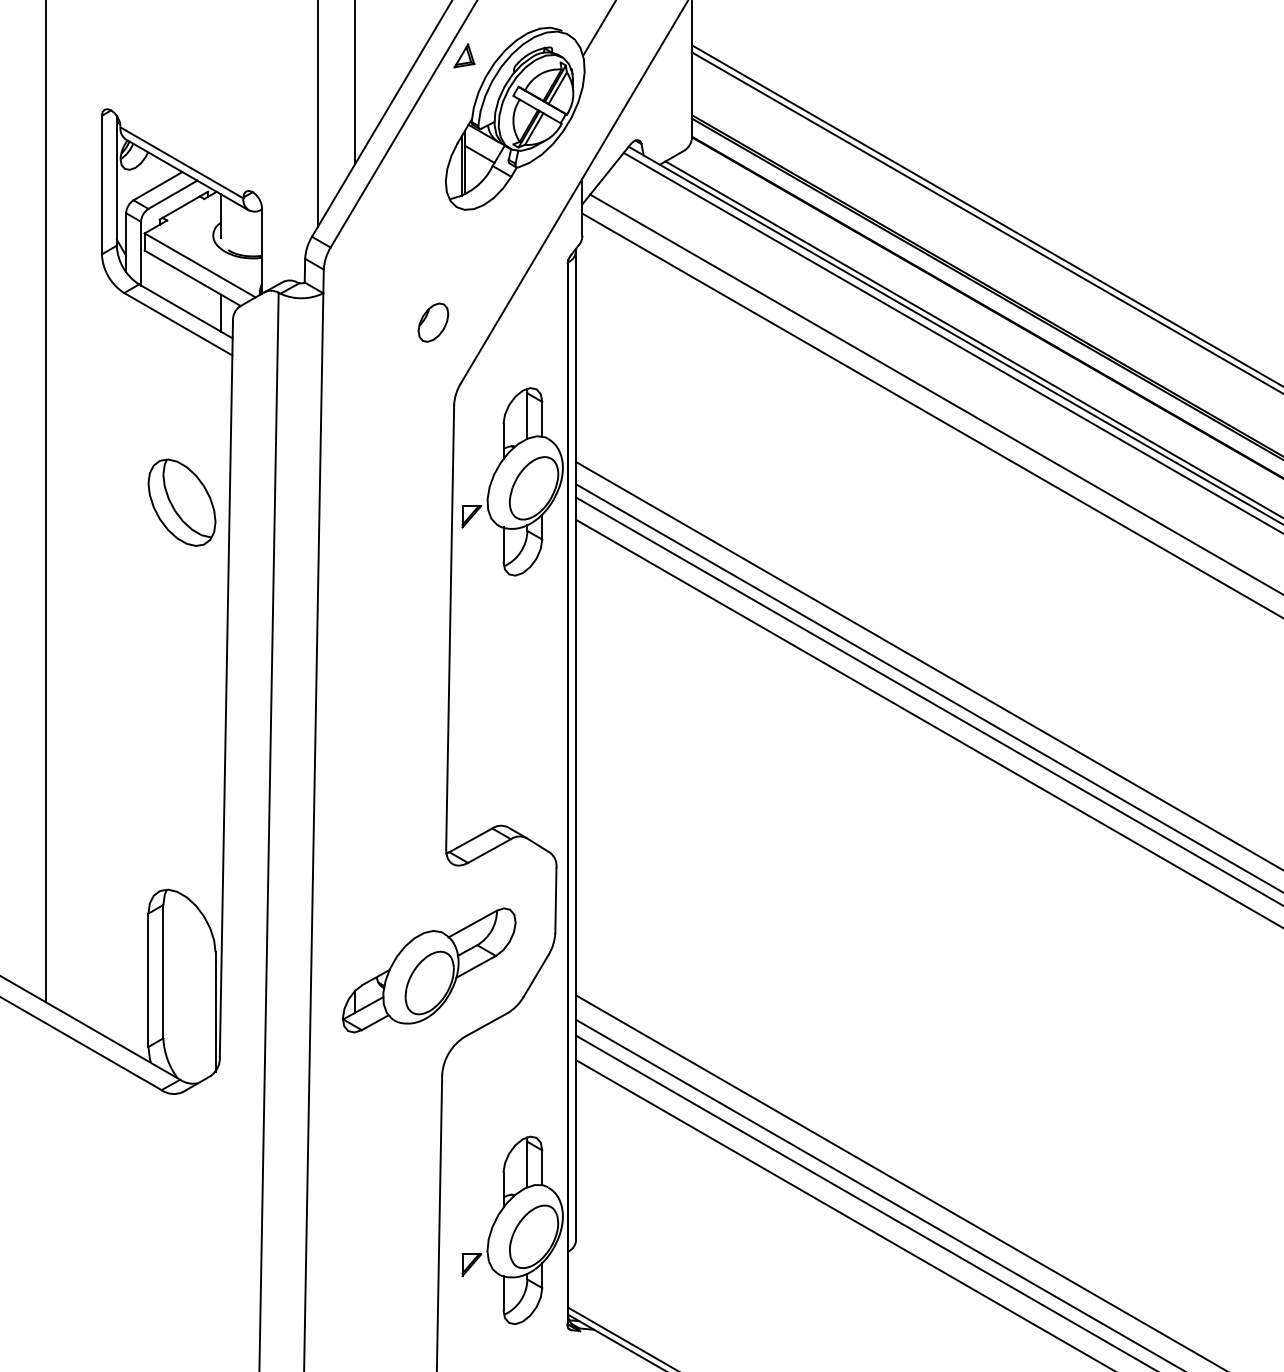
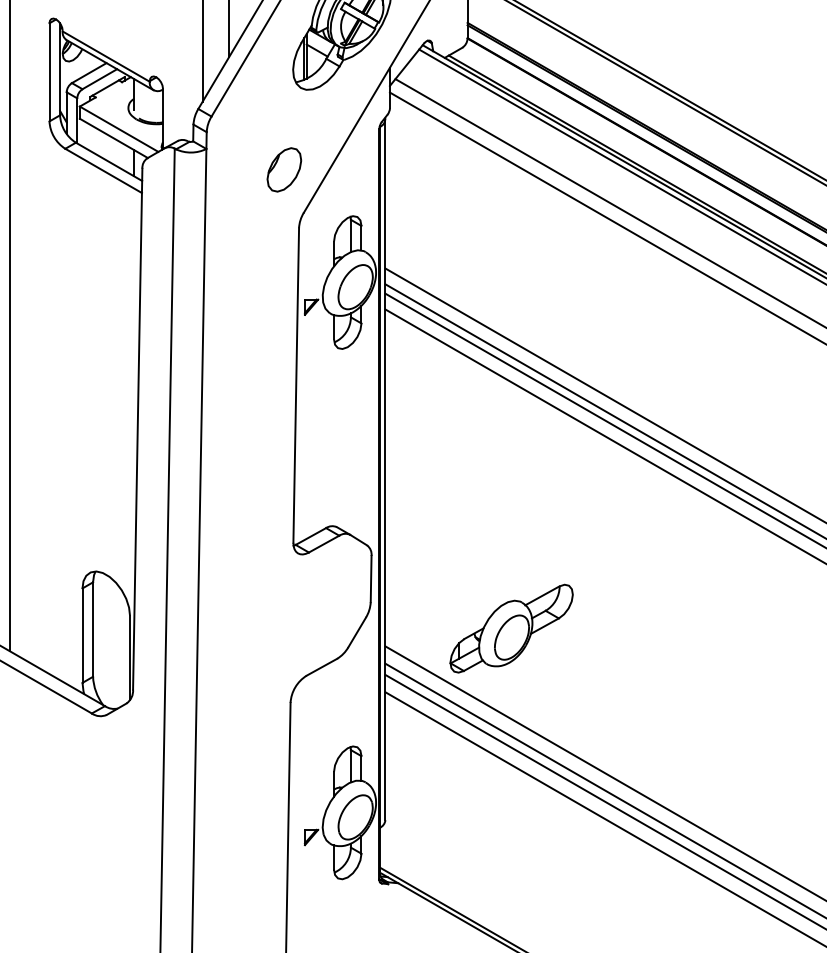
part: (433, 322) -> (284, 169), size x1.6
part: (181, 502) -> (105, 297), removed
part: (429, 970) -> (511, 628), moved

